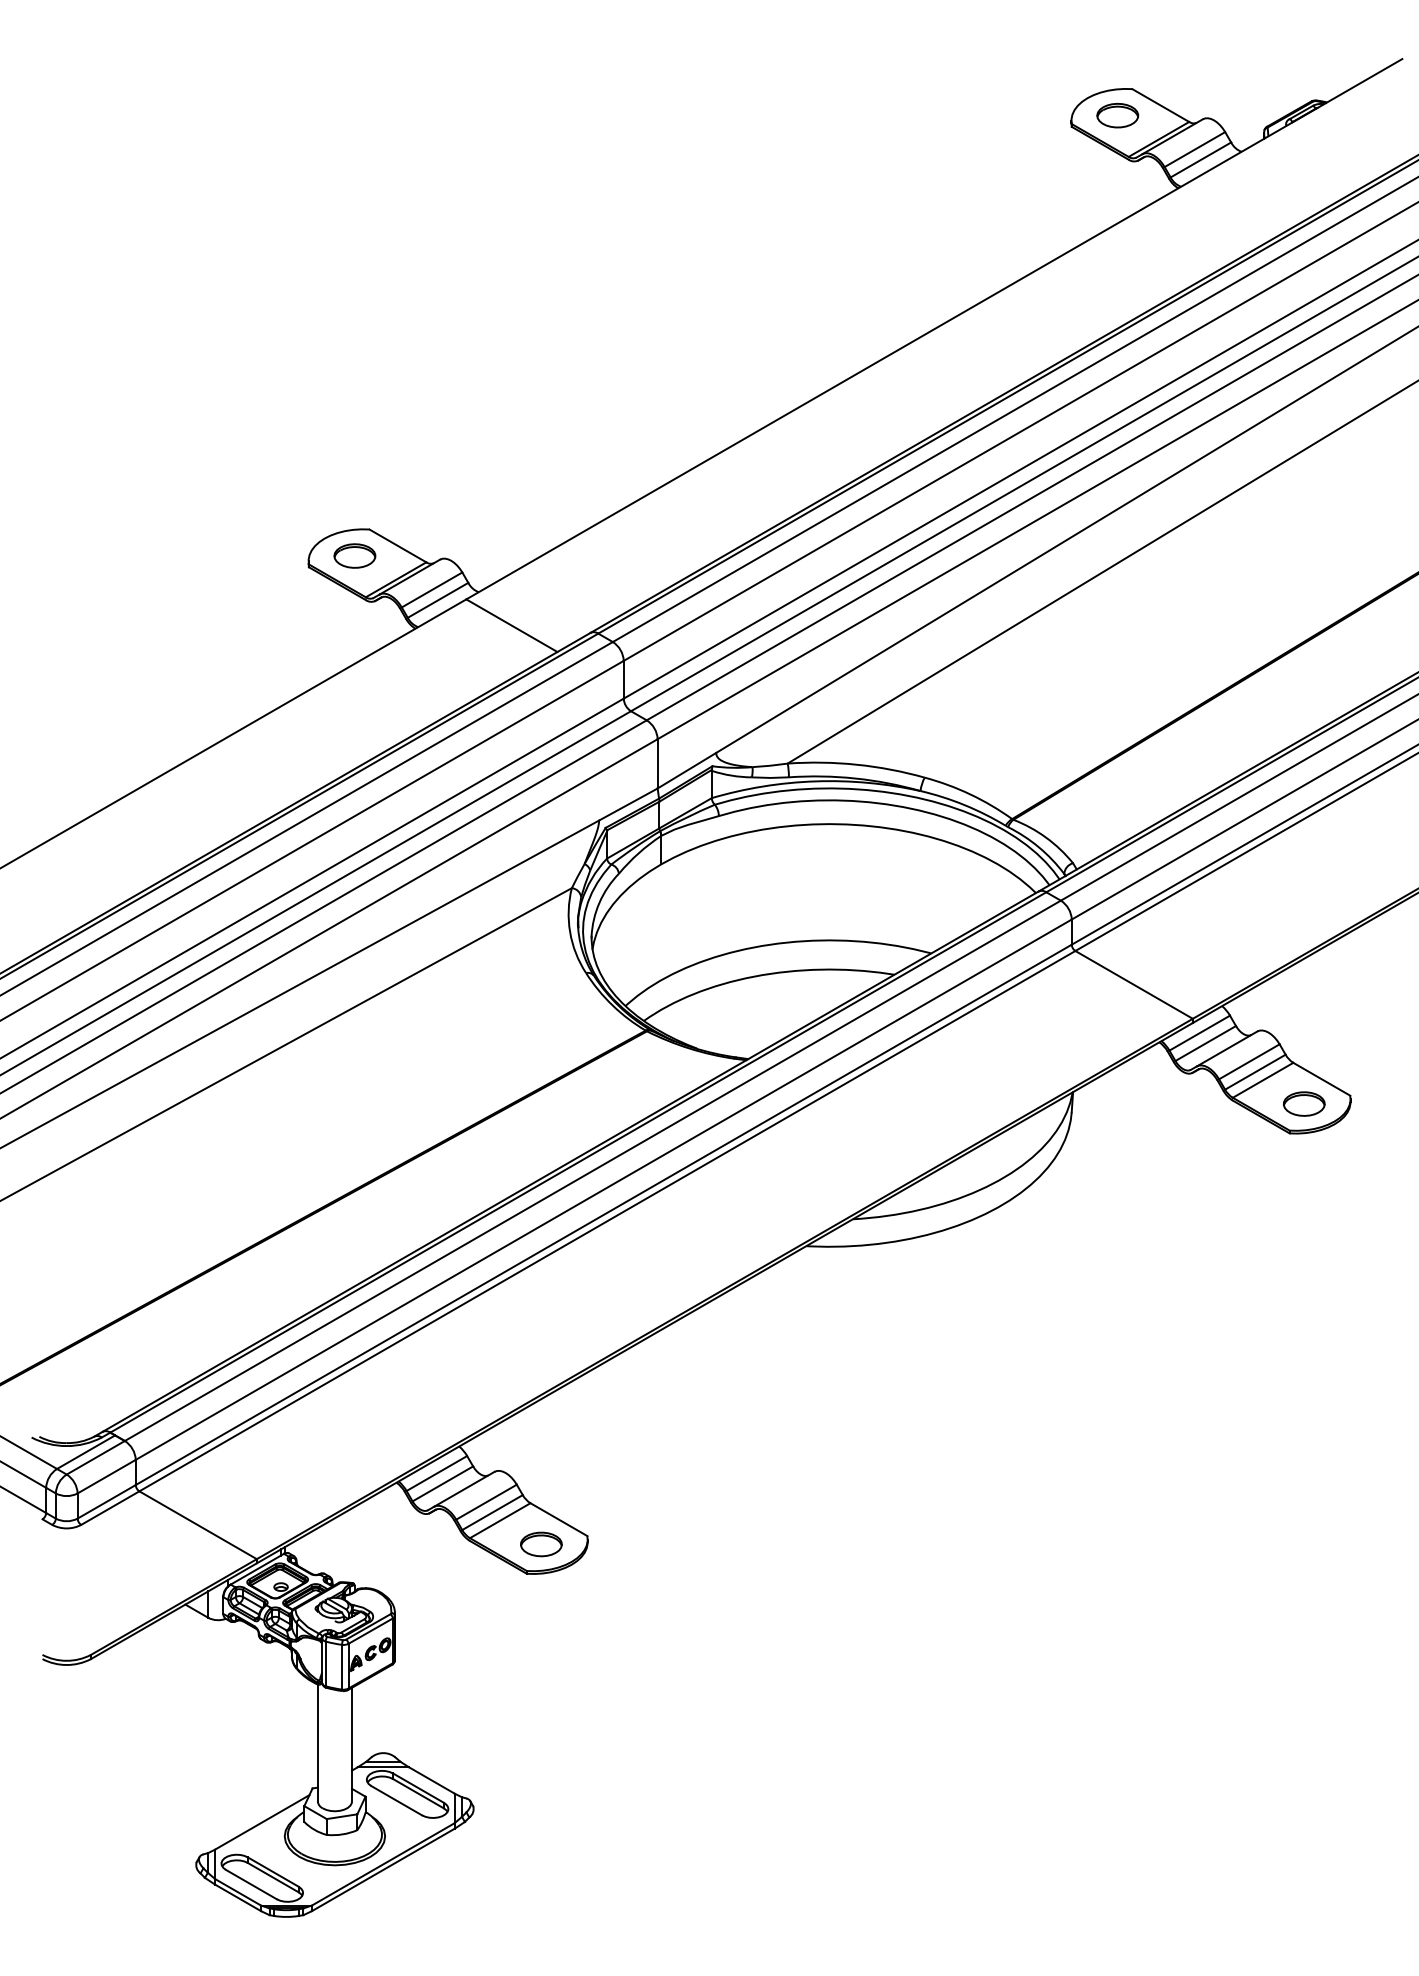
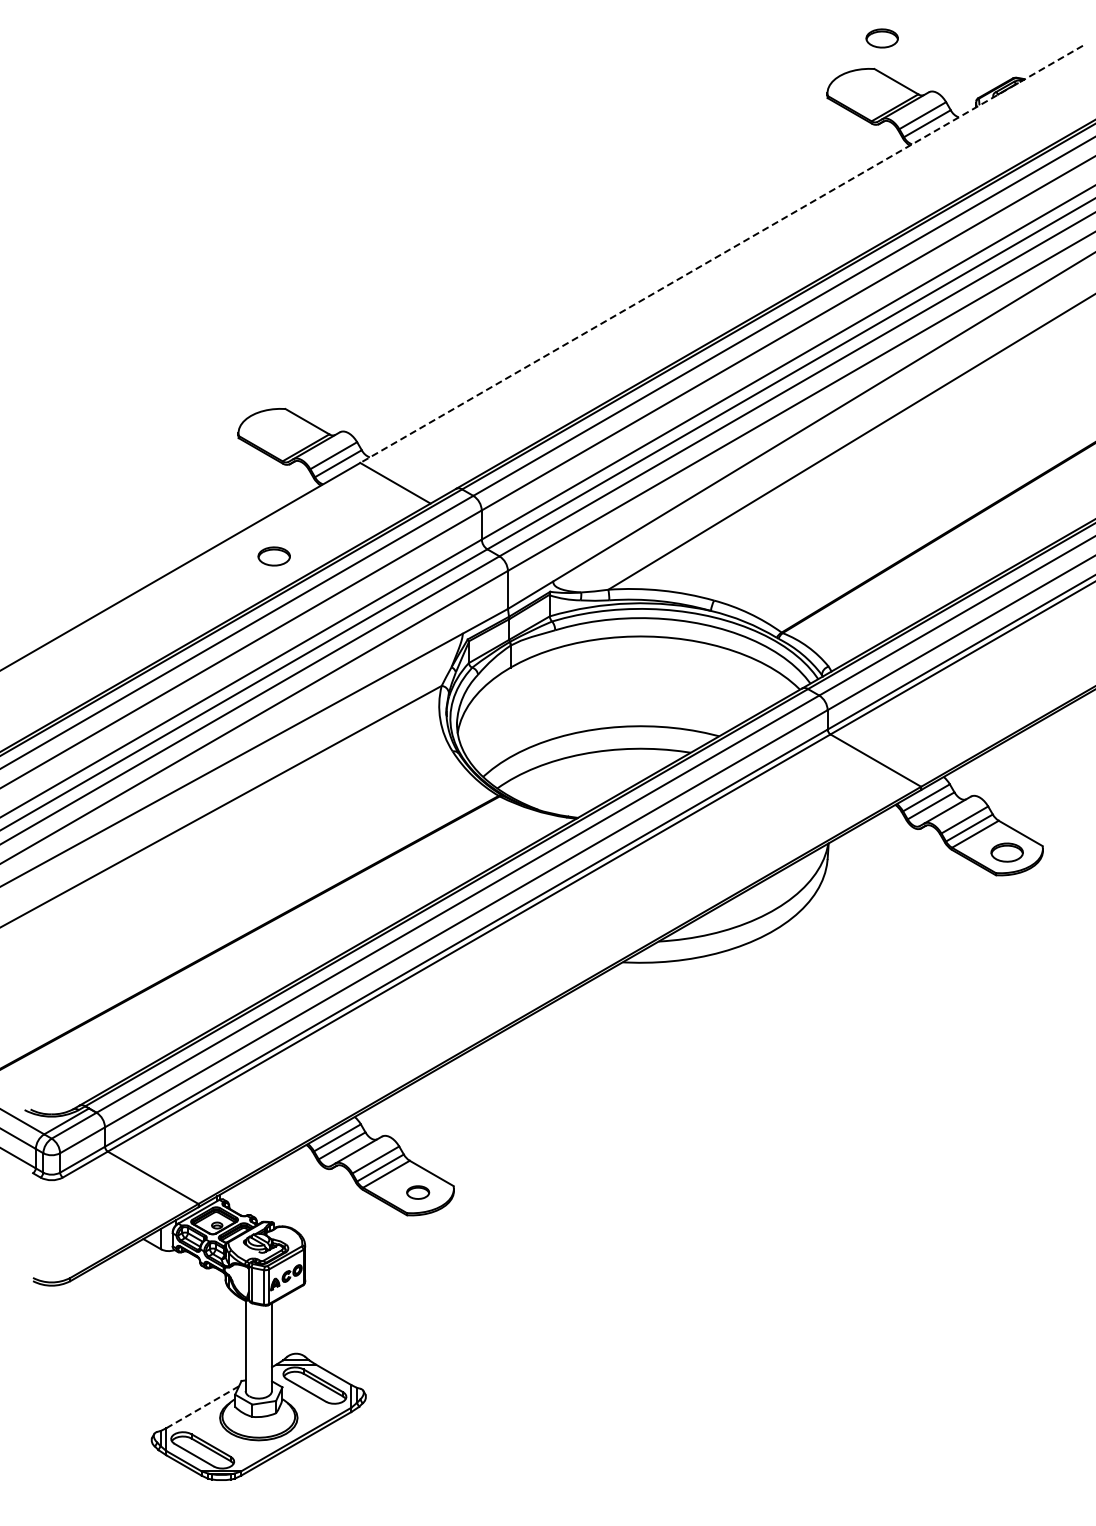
part: (1116, 115) -> (881, 38), moved
line: (934, 329) -> (721, 254), solid -> dashed
part: (353, 556) -> (273, 556), moved
part: (540, 1544) -> (417, 1192), size x0.7
line: (263, 1821) -> (203, 1406), solid -> dashed

